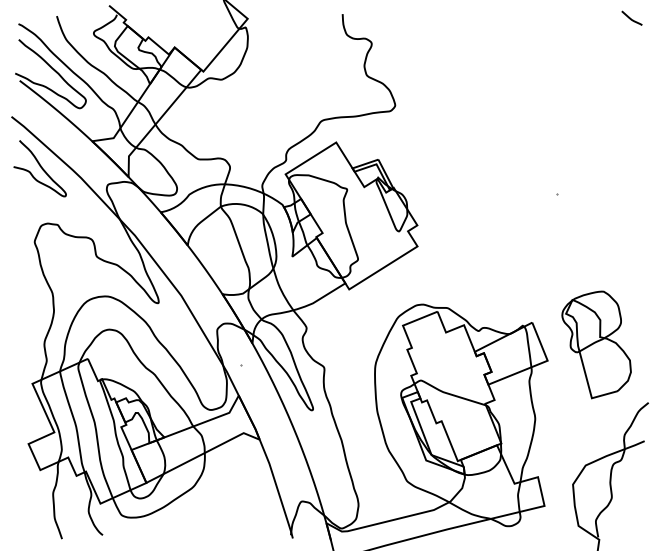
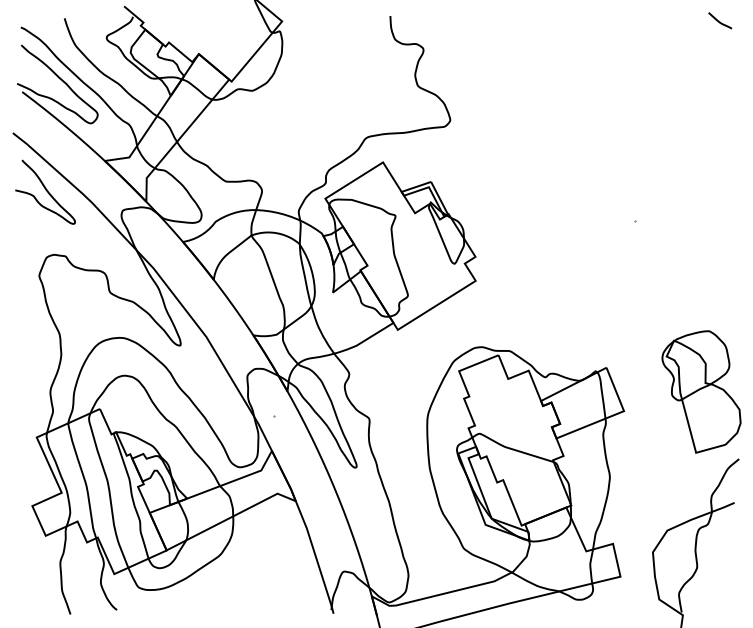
part: (596, 344) -> (701, 391), moved

